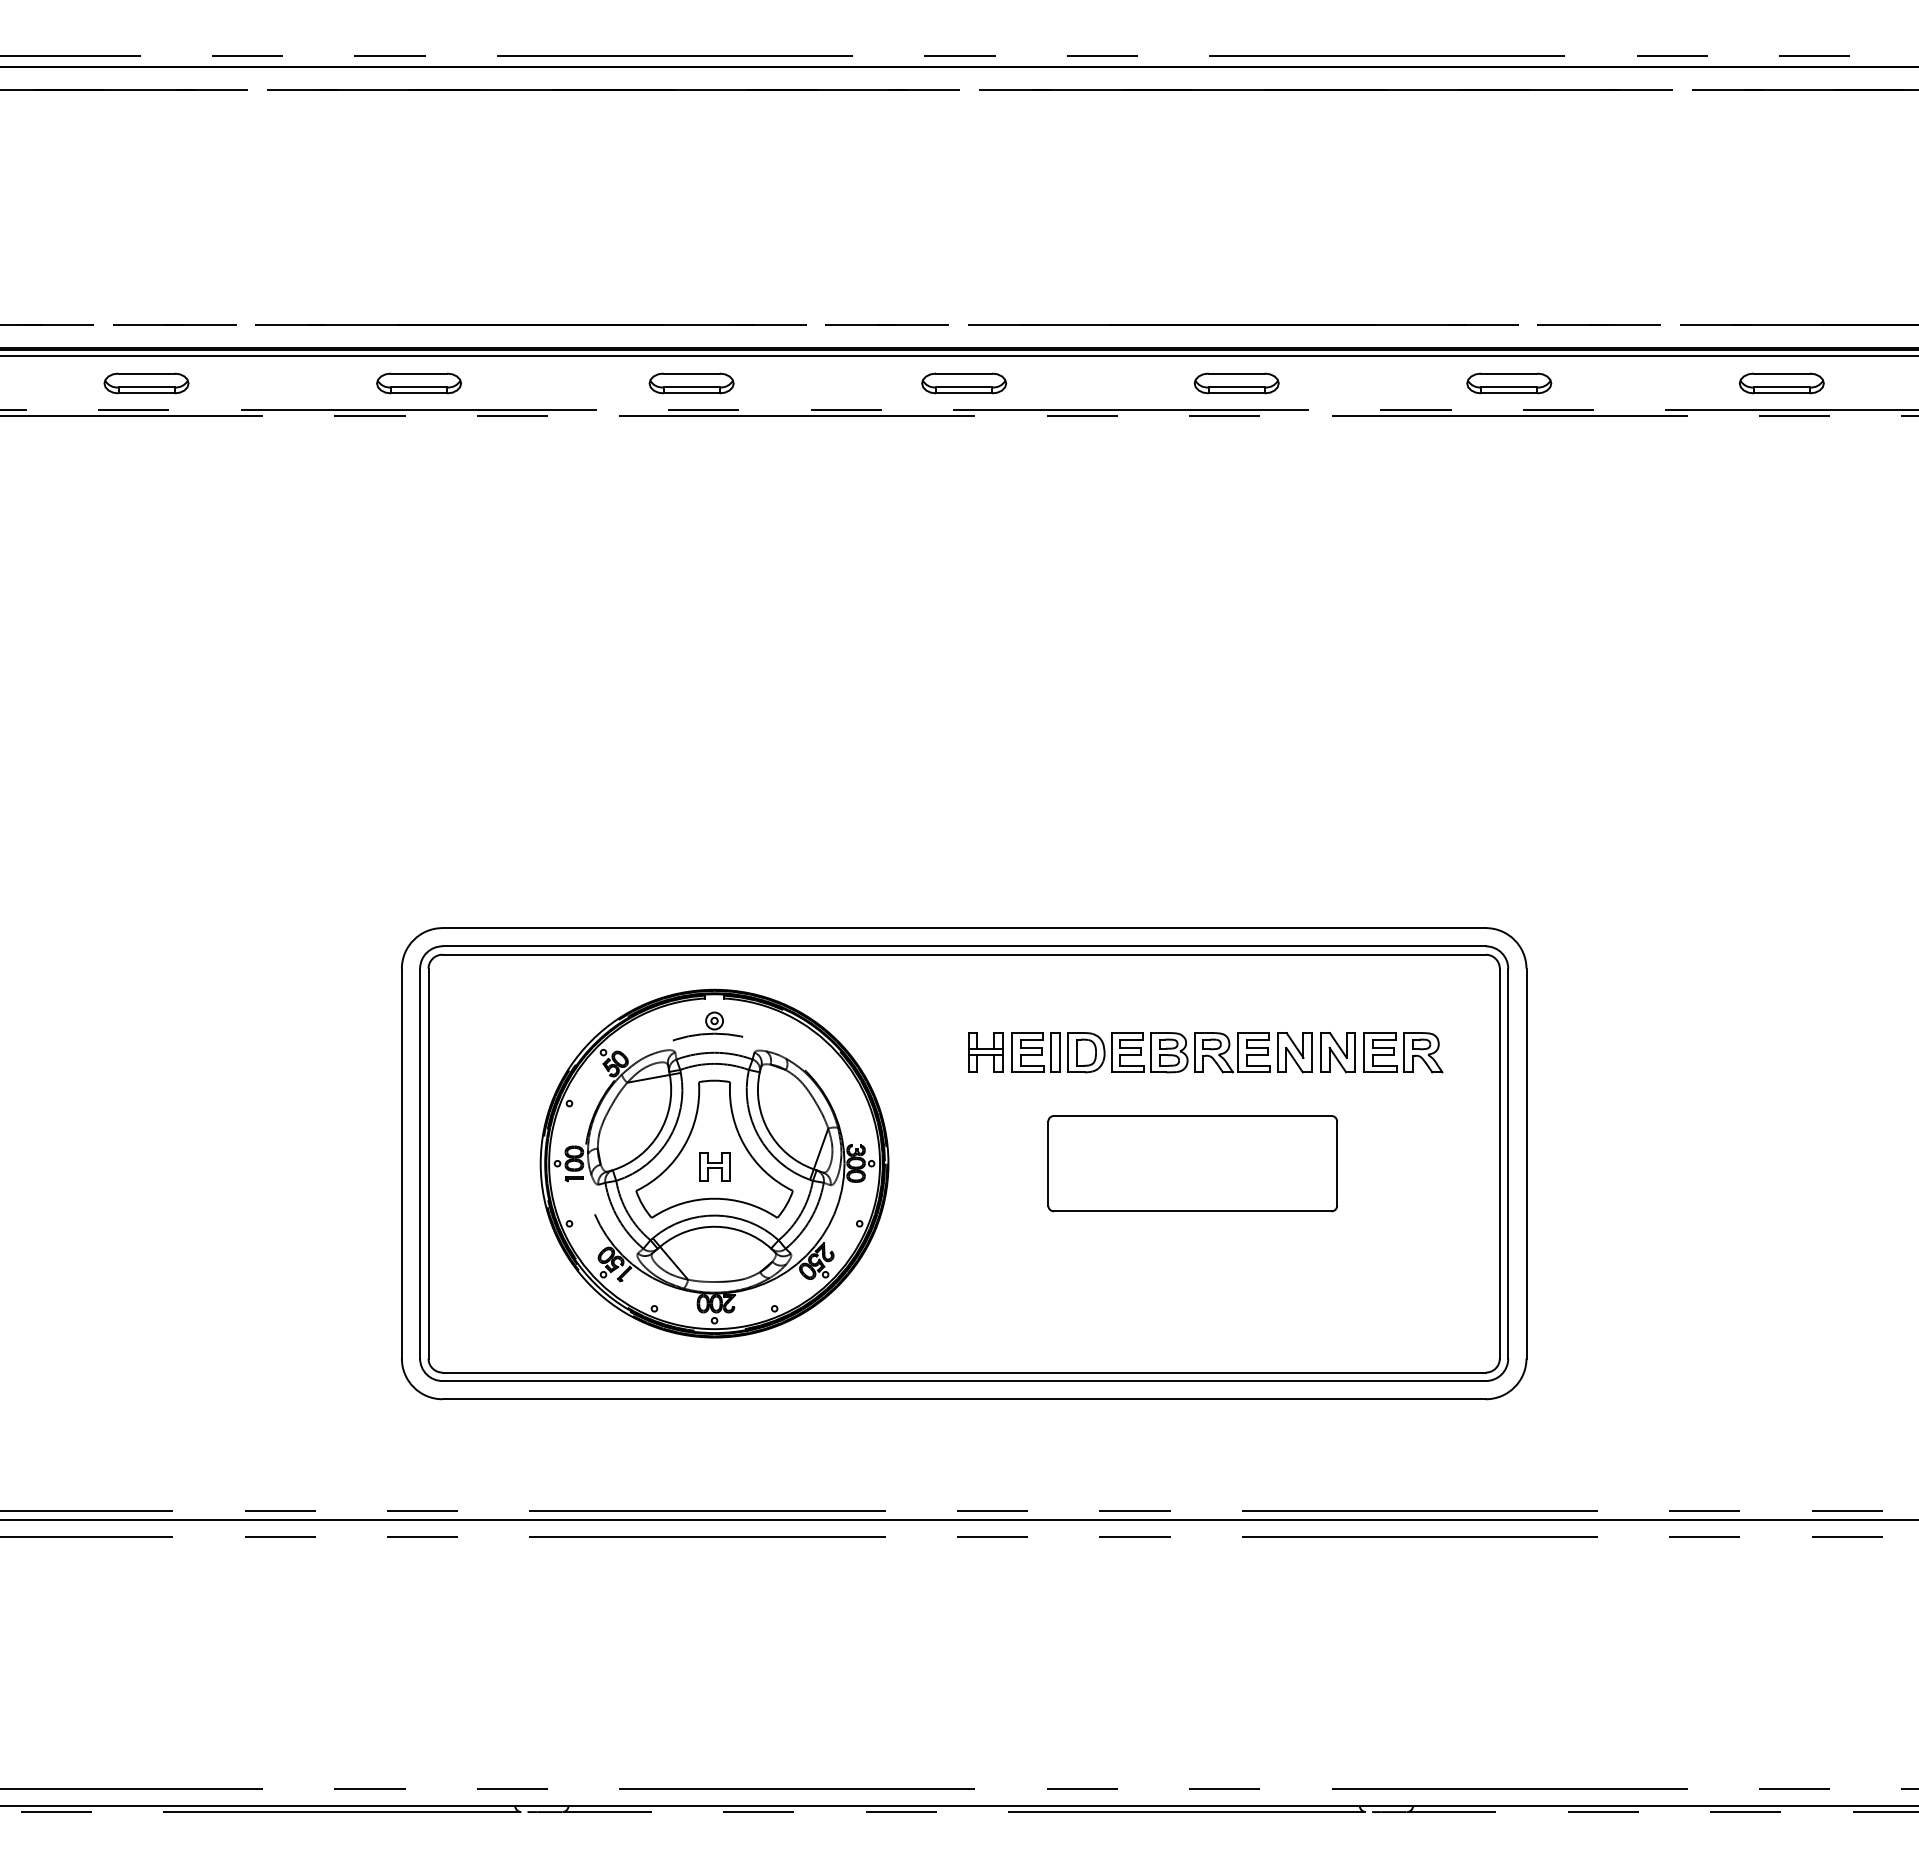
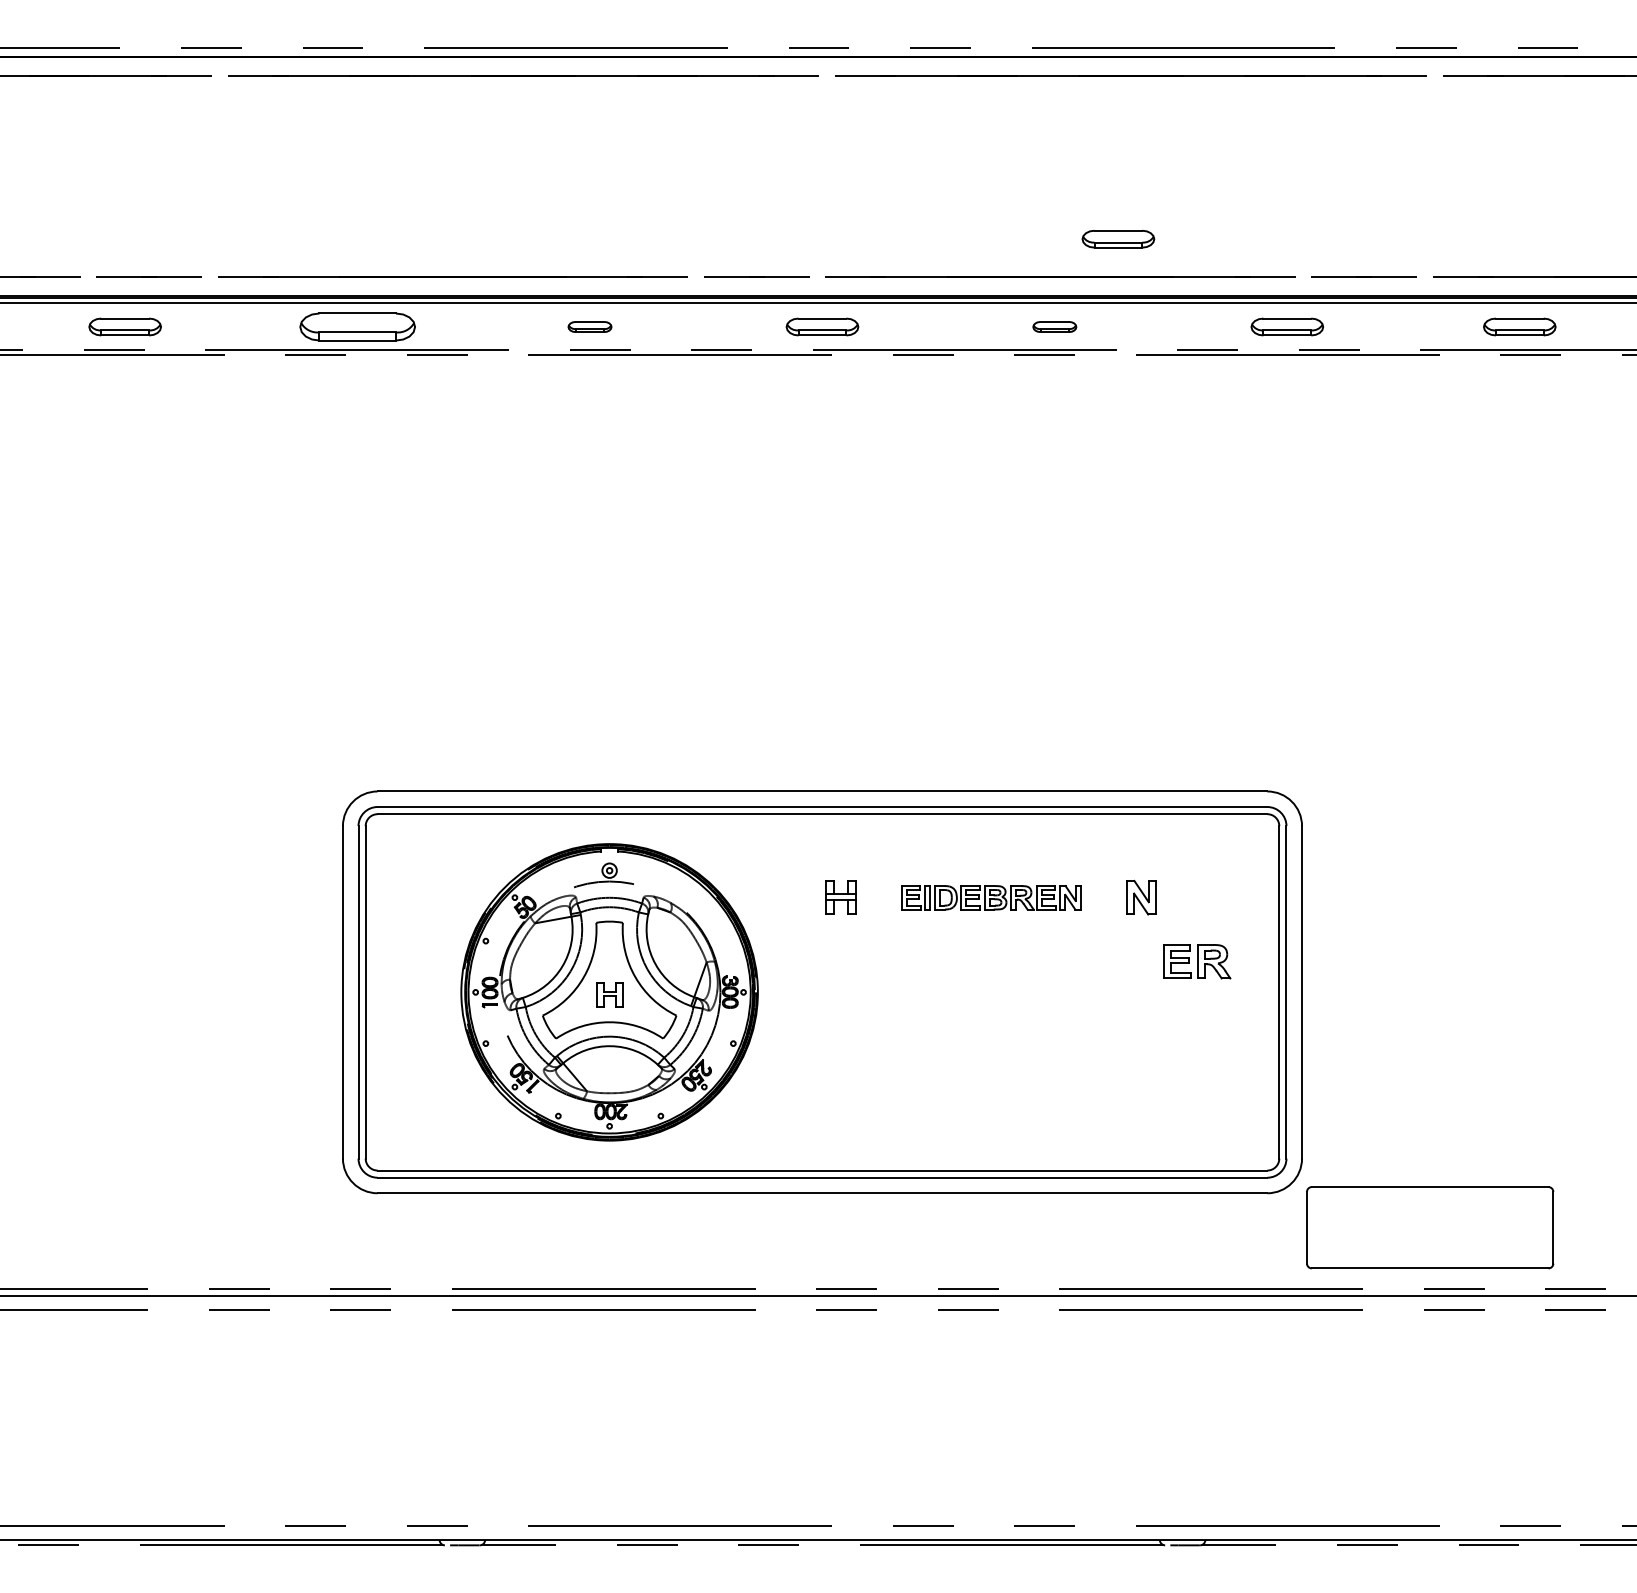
part: (1311, 280) -> (1118, 239), added
part: (418, 383) -> (357, 327), size x1.6
part: (691, 383) -> (589, 327), size x0.6
part: (1236, 383) -> (1054, 327), size x0.6
part: (1161, 1052) -> (990, 897), size x0.7
part: (1403, 1052) -> (1197, 961), moved
part: (1192, 1163) -> (1429, 1227), moved

